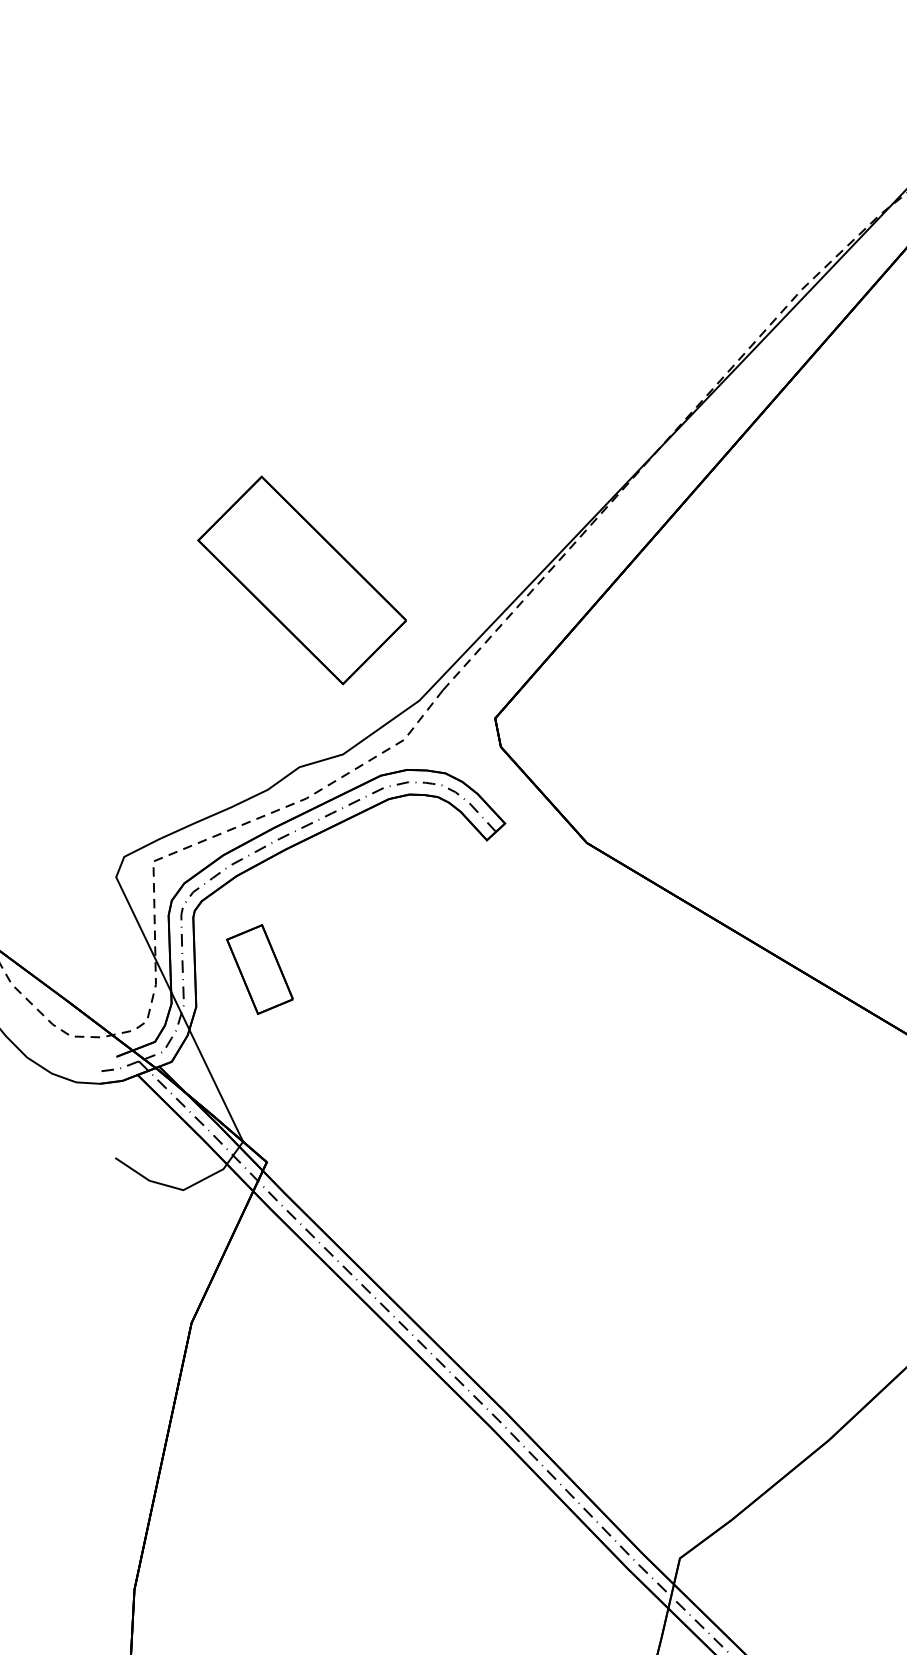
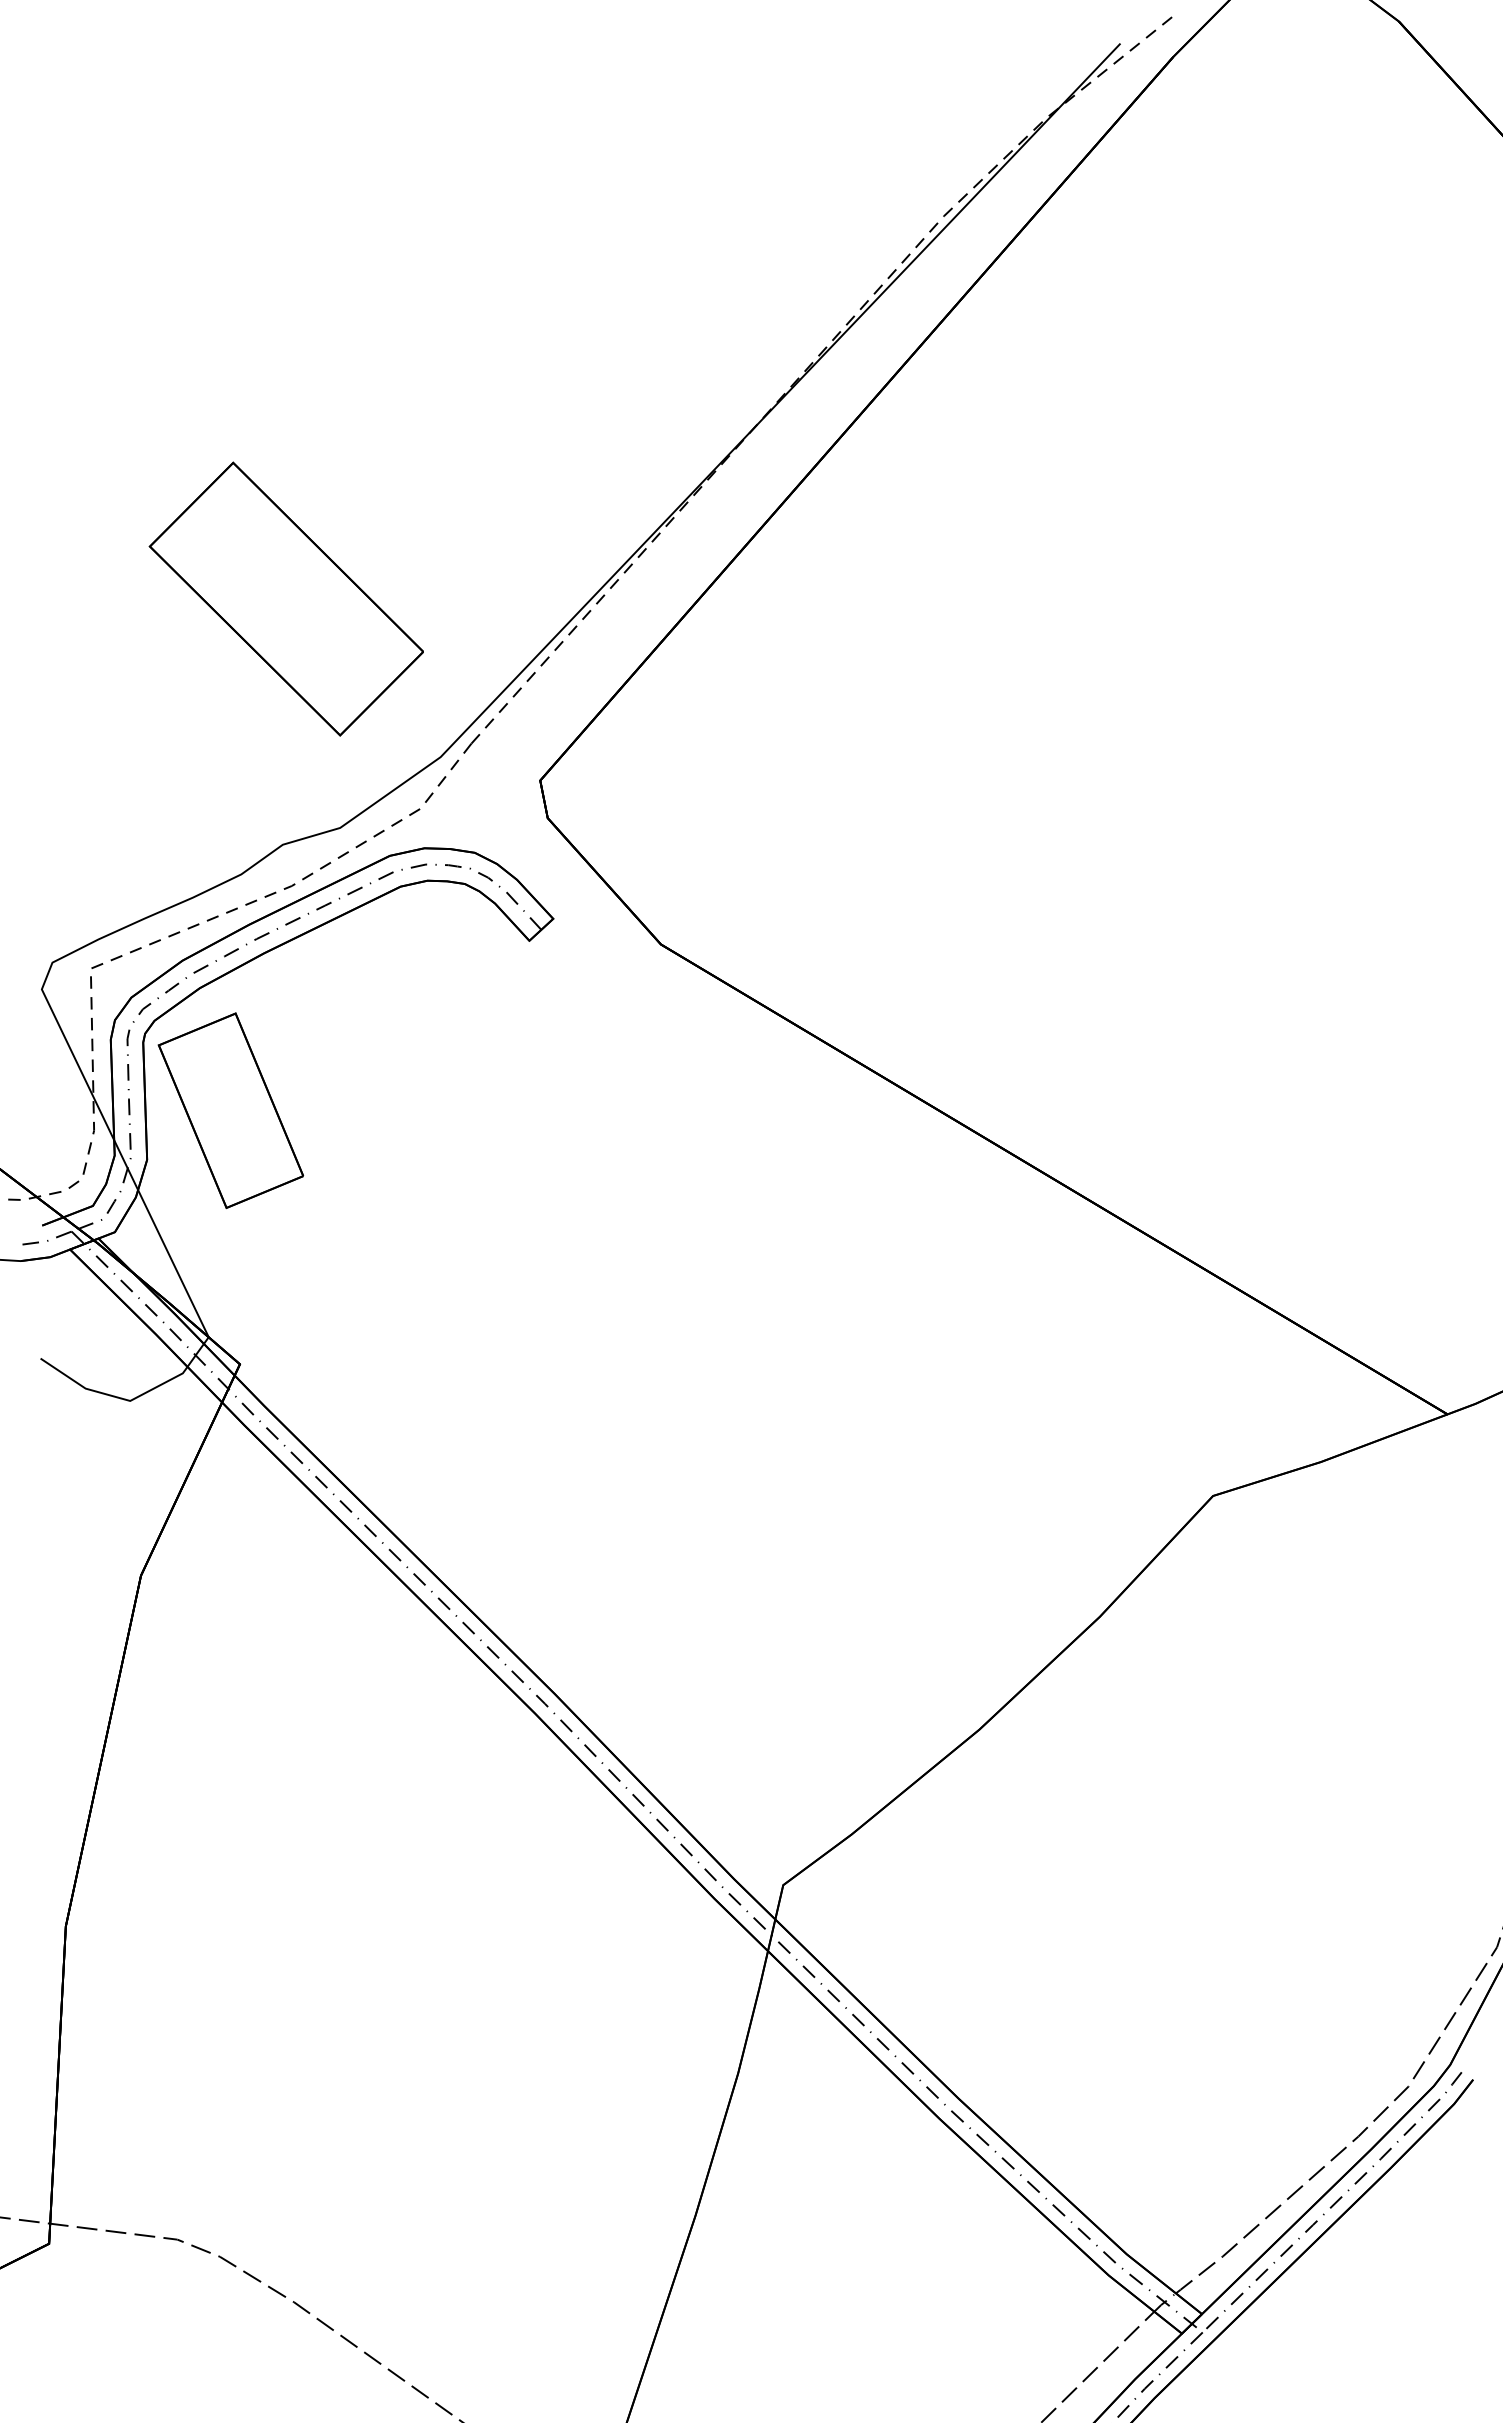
part: (259, 969) -> (230, 1110), size x1.67

